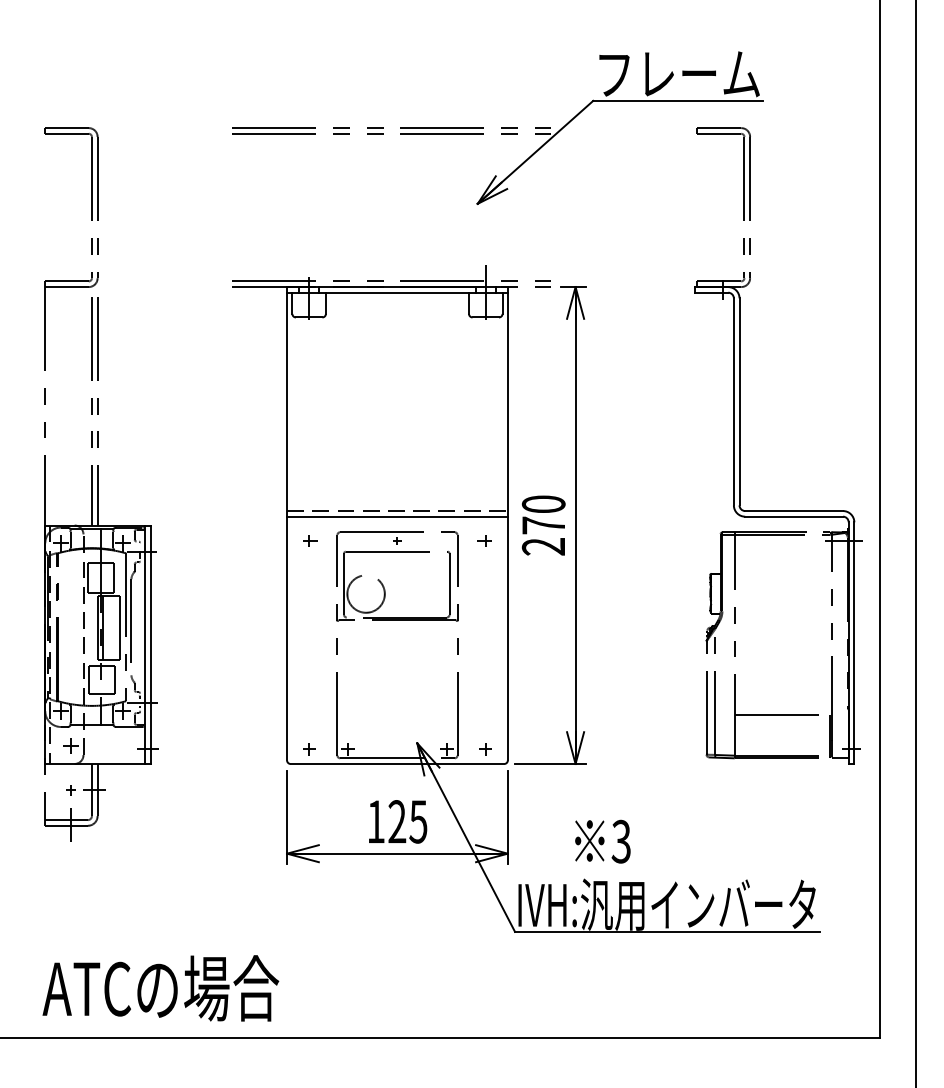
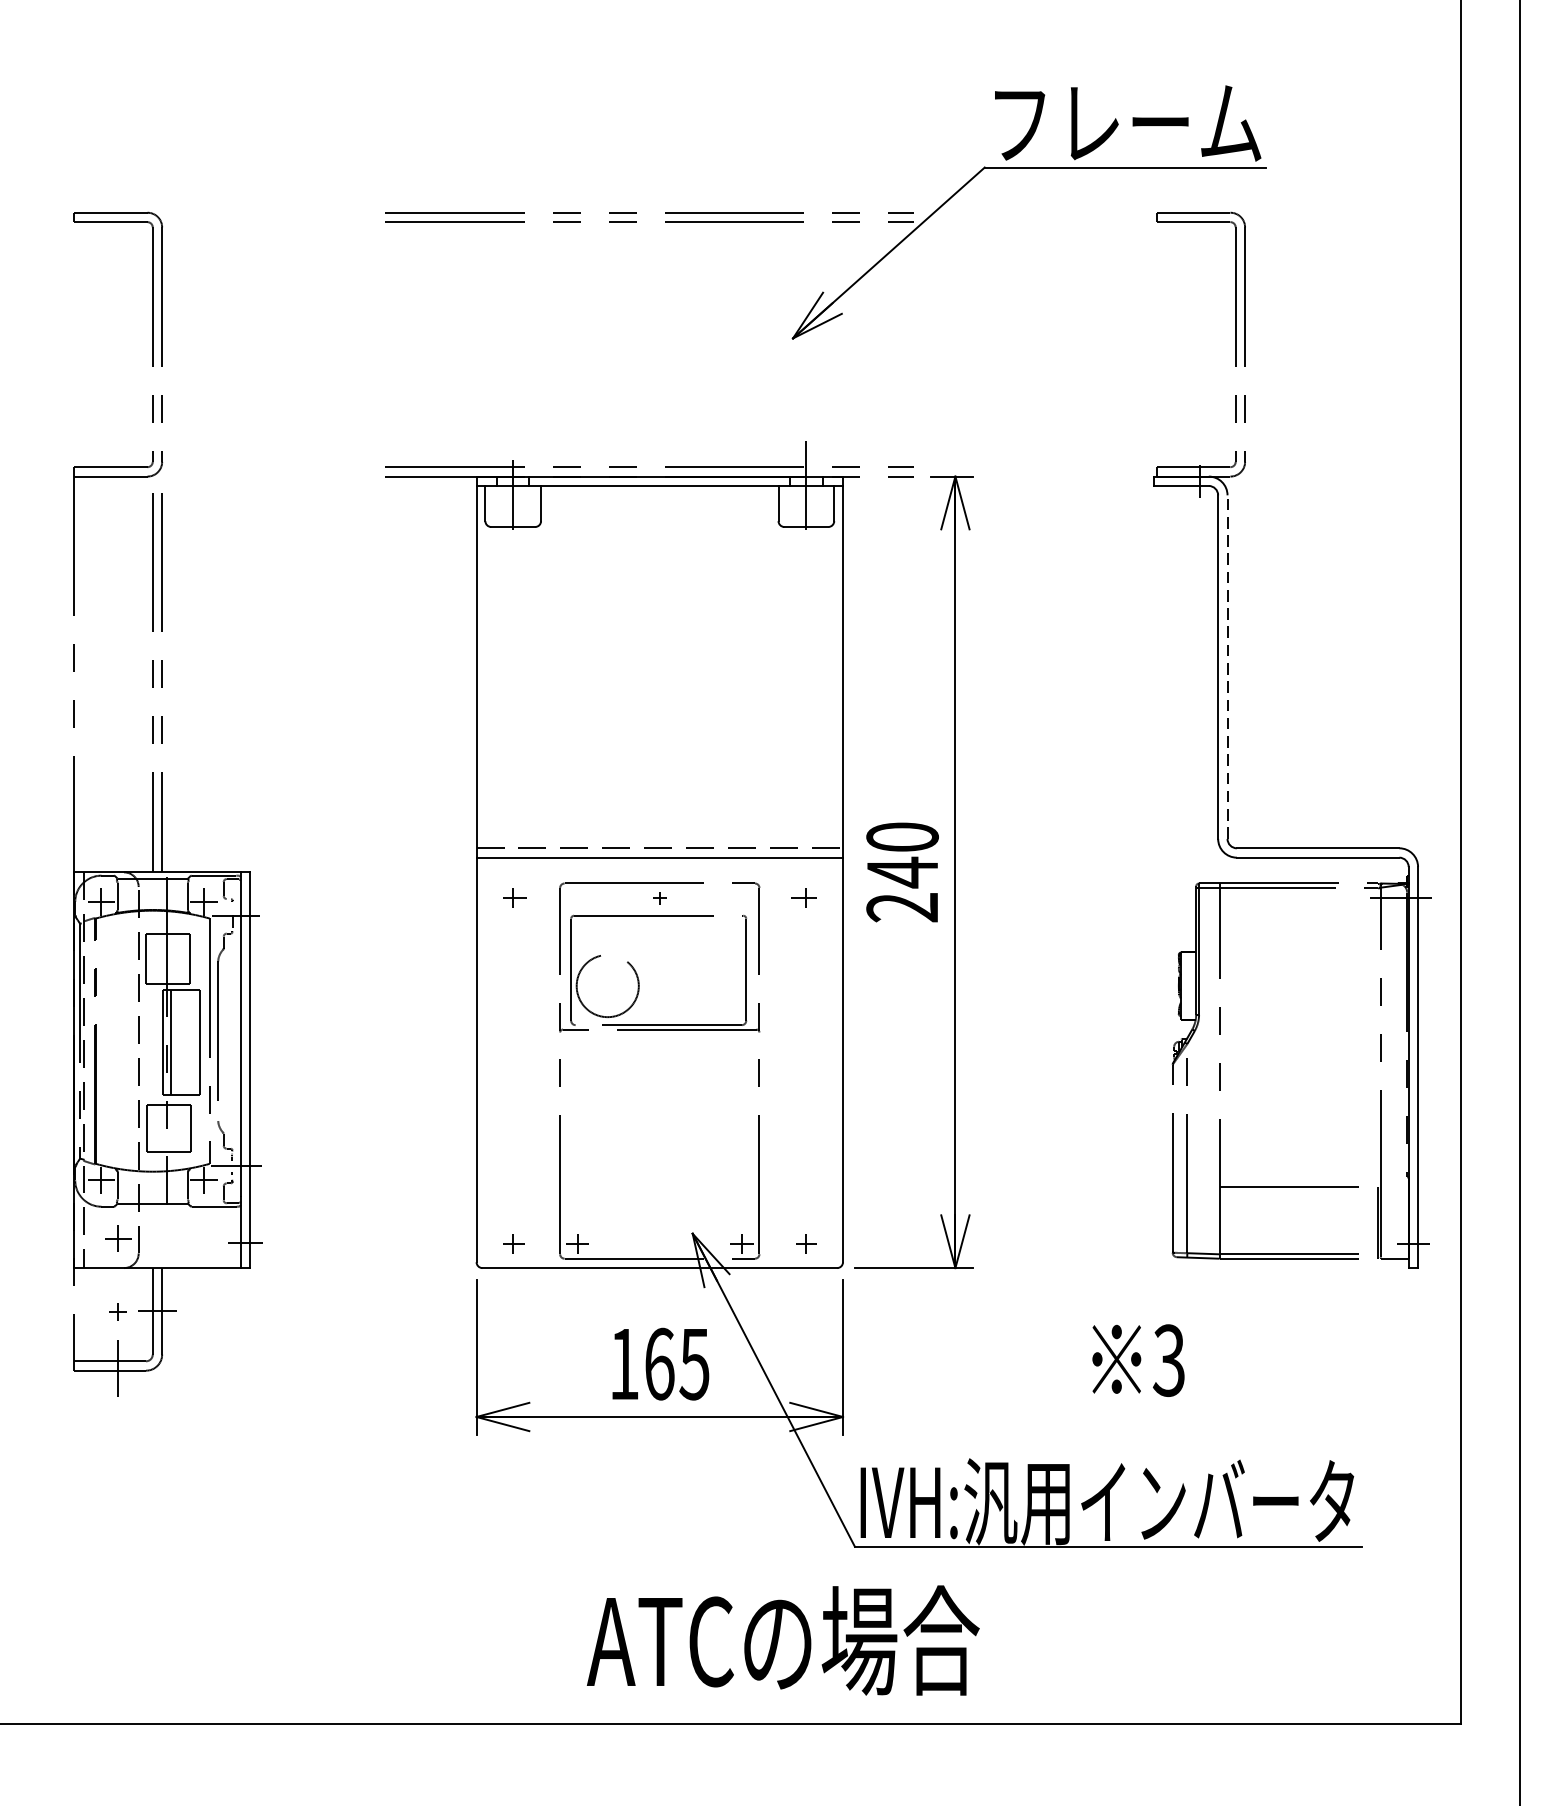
line: (739, 401) -> (1227, 666), solid -> dashed
text: (543, 525) -> (902, 872), 270 -> 240
text: (397, 821) -> (659, 1363), 125 -> 165
text: (602, 841) -> (1137, 1360), moved
text: (160, 988) -> (782, 1640), moved

